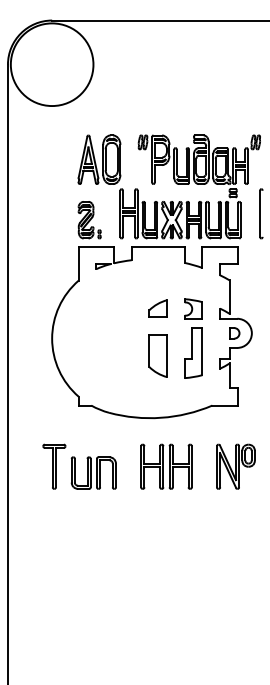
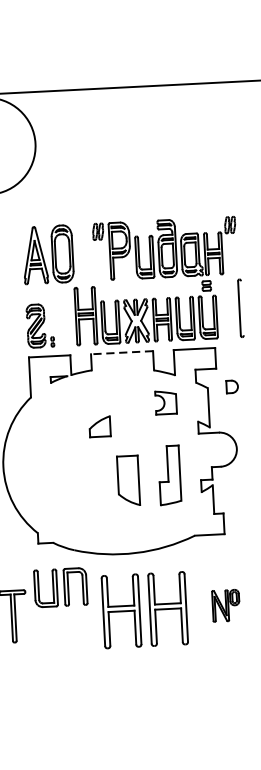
line: (158, 246) -> (122, 352), solid -> dashed
part: (157, 308) -> (99, 426), moved
part: (193, 308) -> (165, 402), moved
part: (234, 333) -> (232, 387), moved
part: (166, 466) -> (144, 609), size x1.4
part: (235, 466) -> (225, 605), size x0.6
part: (93, 472) -> (60, 586), moved

